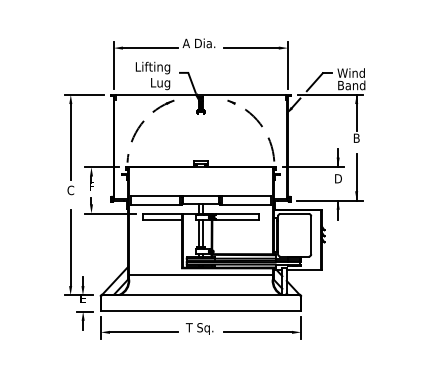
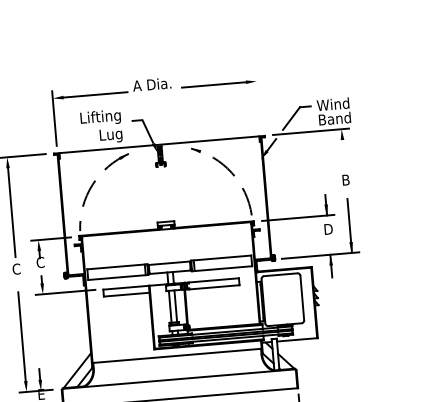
line: (288, 64) -> (258, 100), removed
line: (356, 112) -> (343, 149), removed
text: (91, 186) -> (40, 262), F -> C

